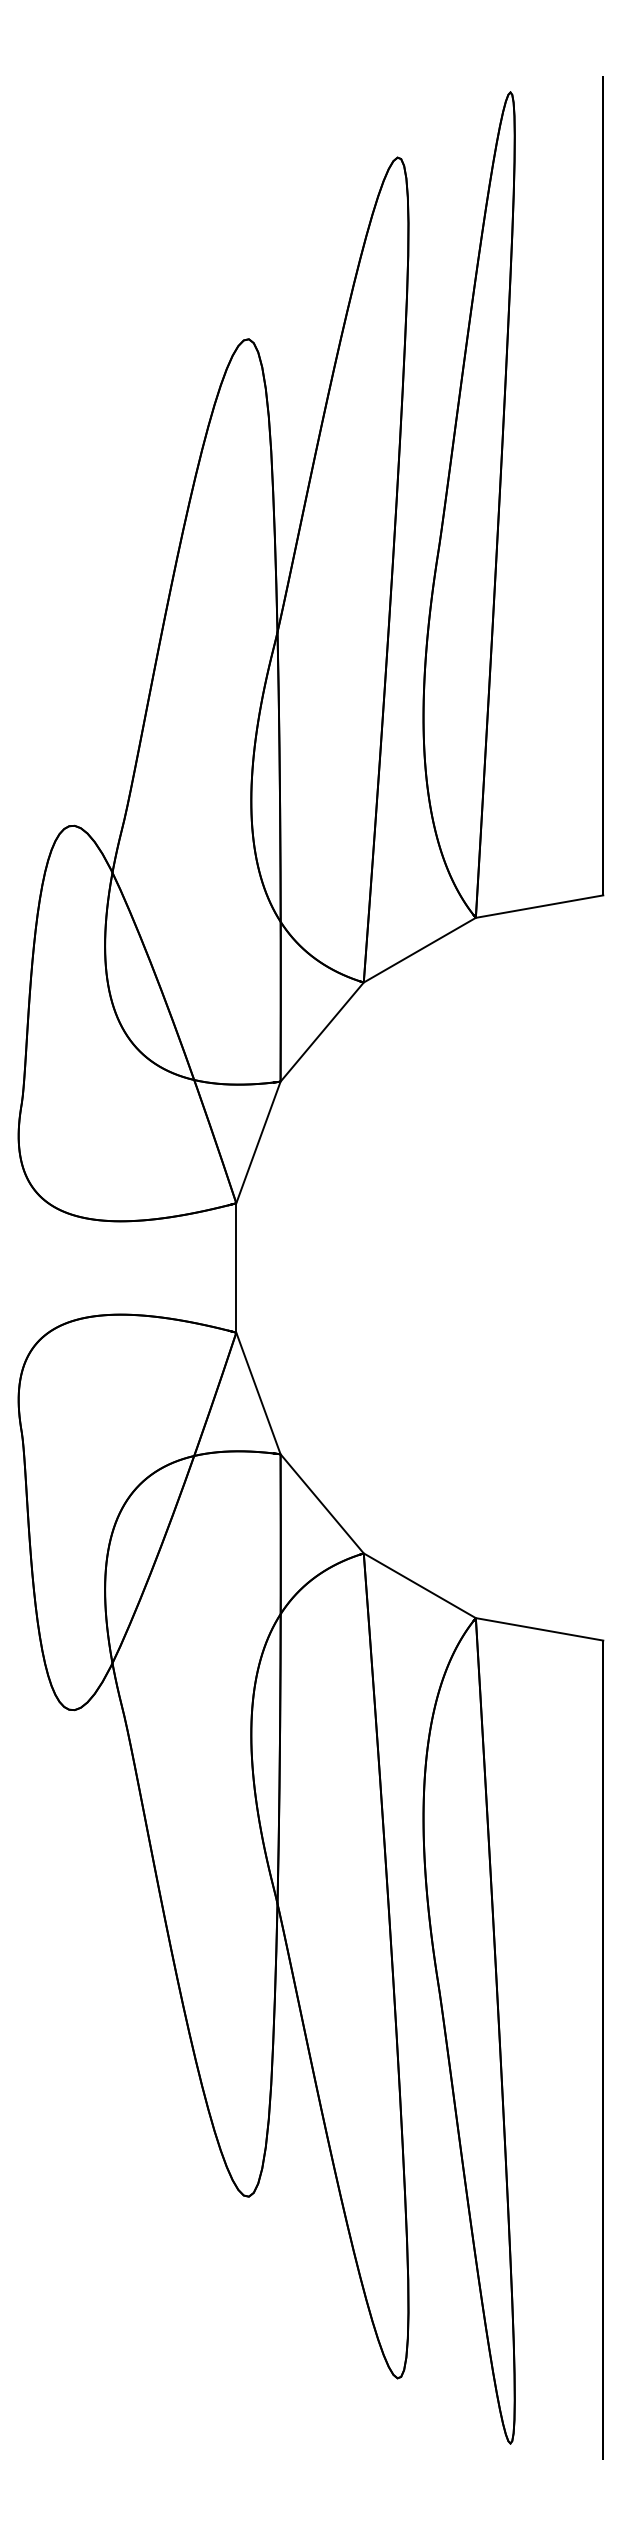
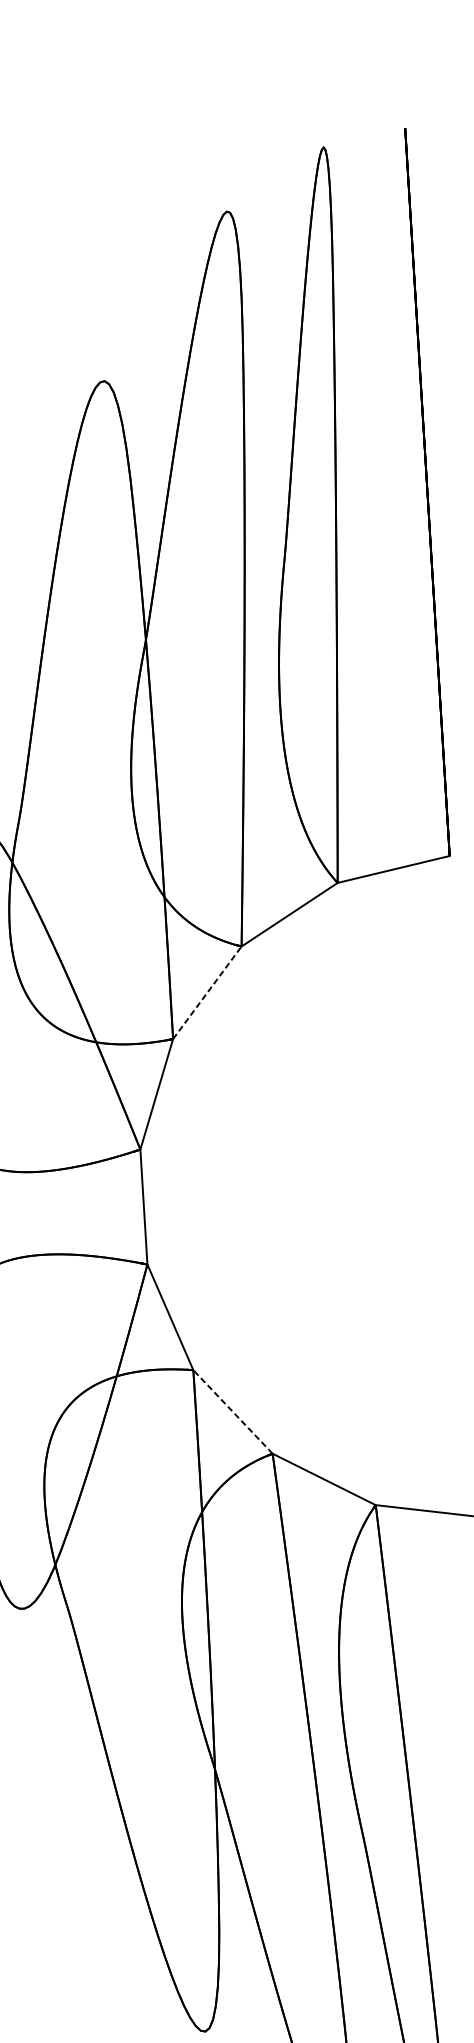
line: (322, 1032) -> (207, 993), solid -> dashed
line: (322, 1503) -> (233, 1411), solid -> dashed

